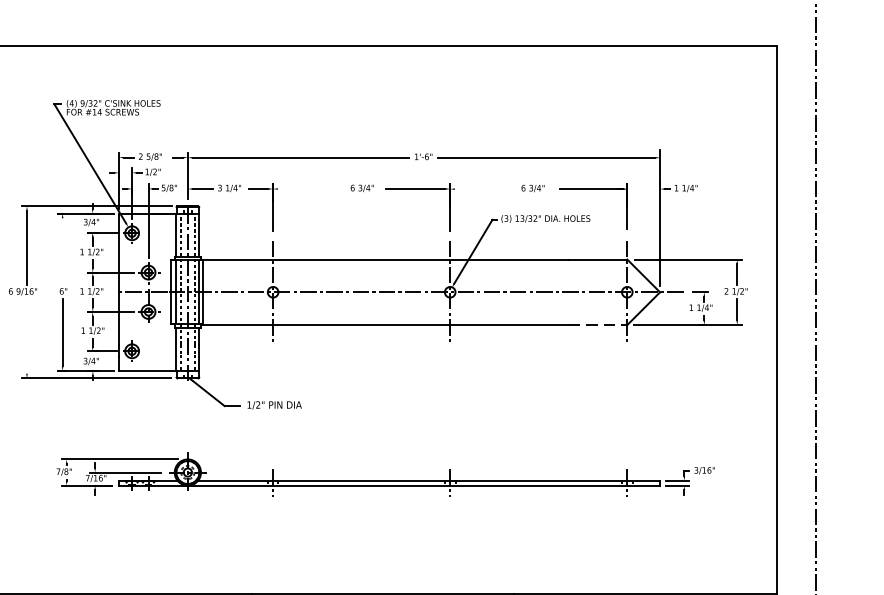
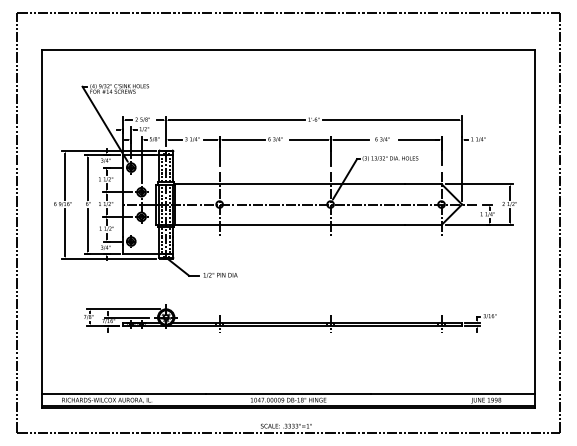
line: (311, 188) -> (243, 139), added
line: (482, 188) -> (350, 139), added
line: (62, 252) -> (87, 179), added
line: (598, 325) -> (423, 225), dashed -> solid
line: (27, 336) -> (65, 232), added

